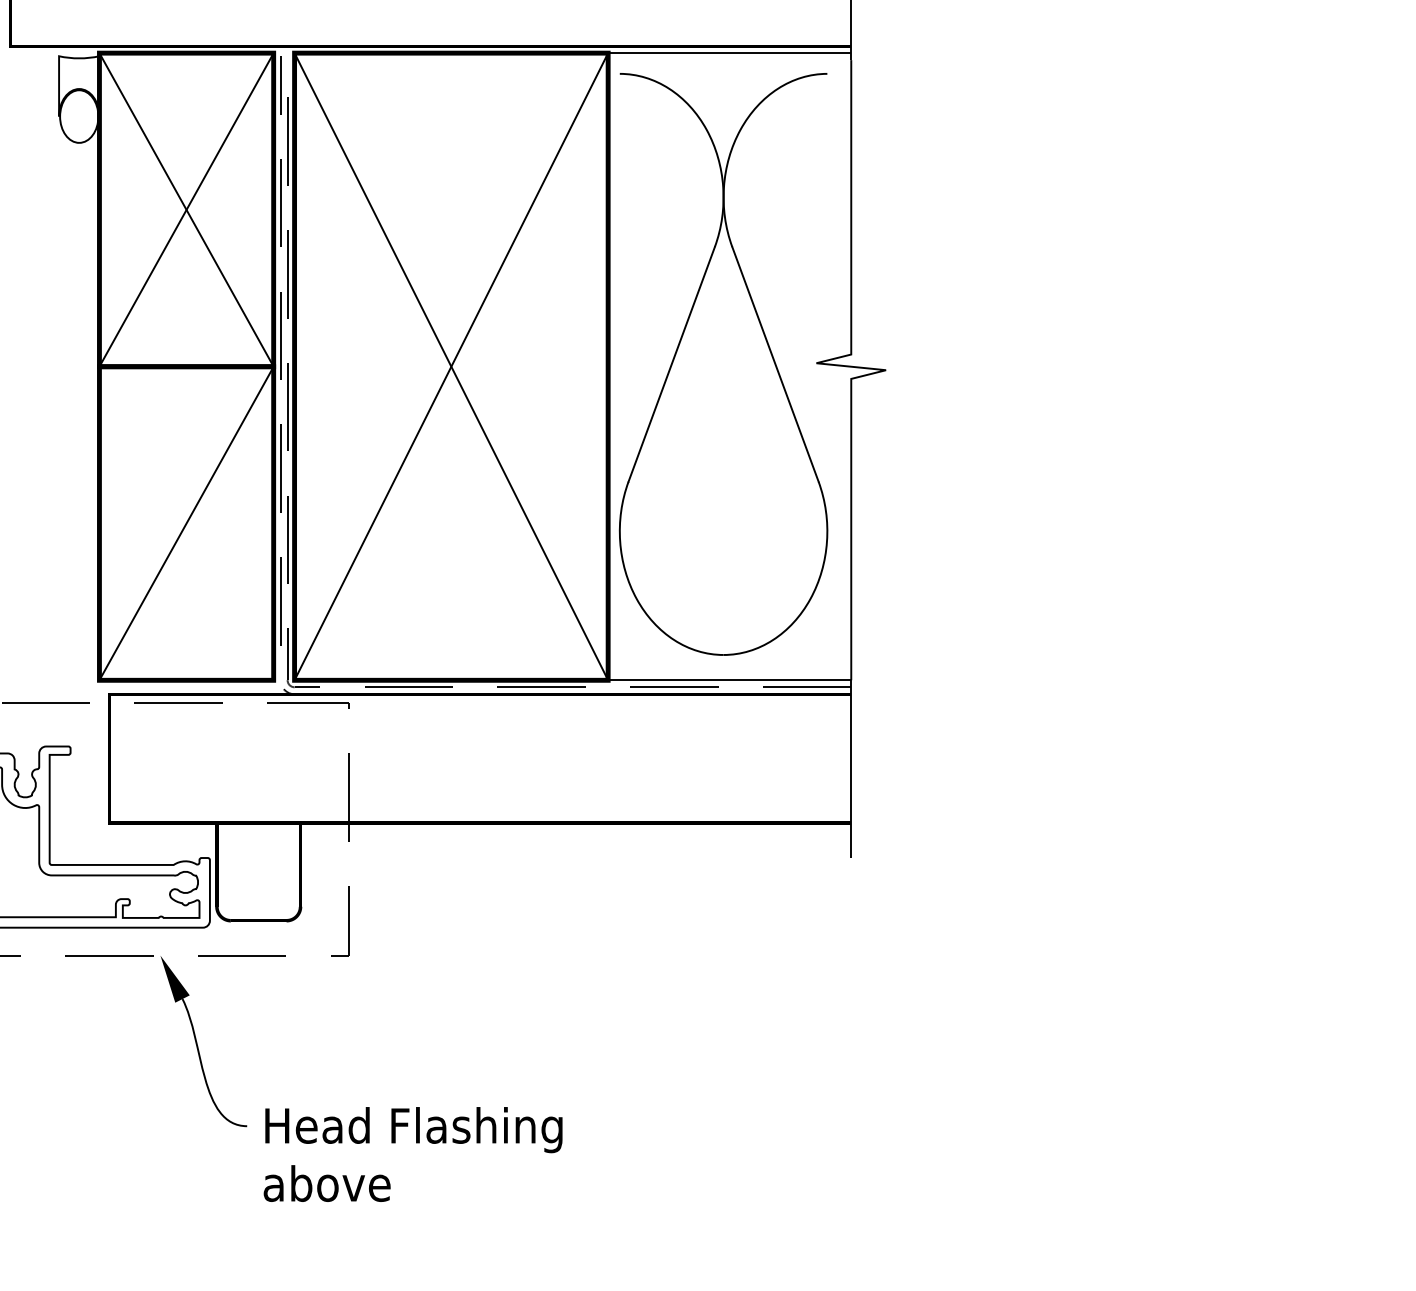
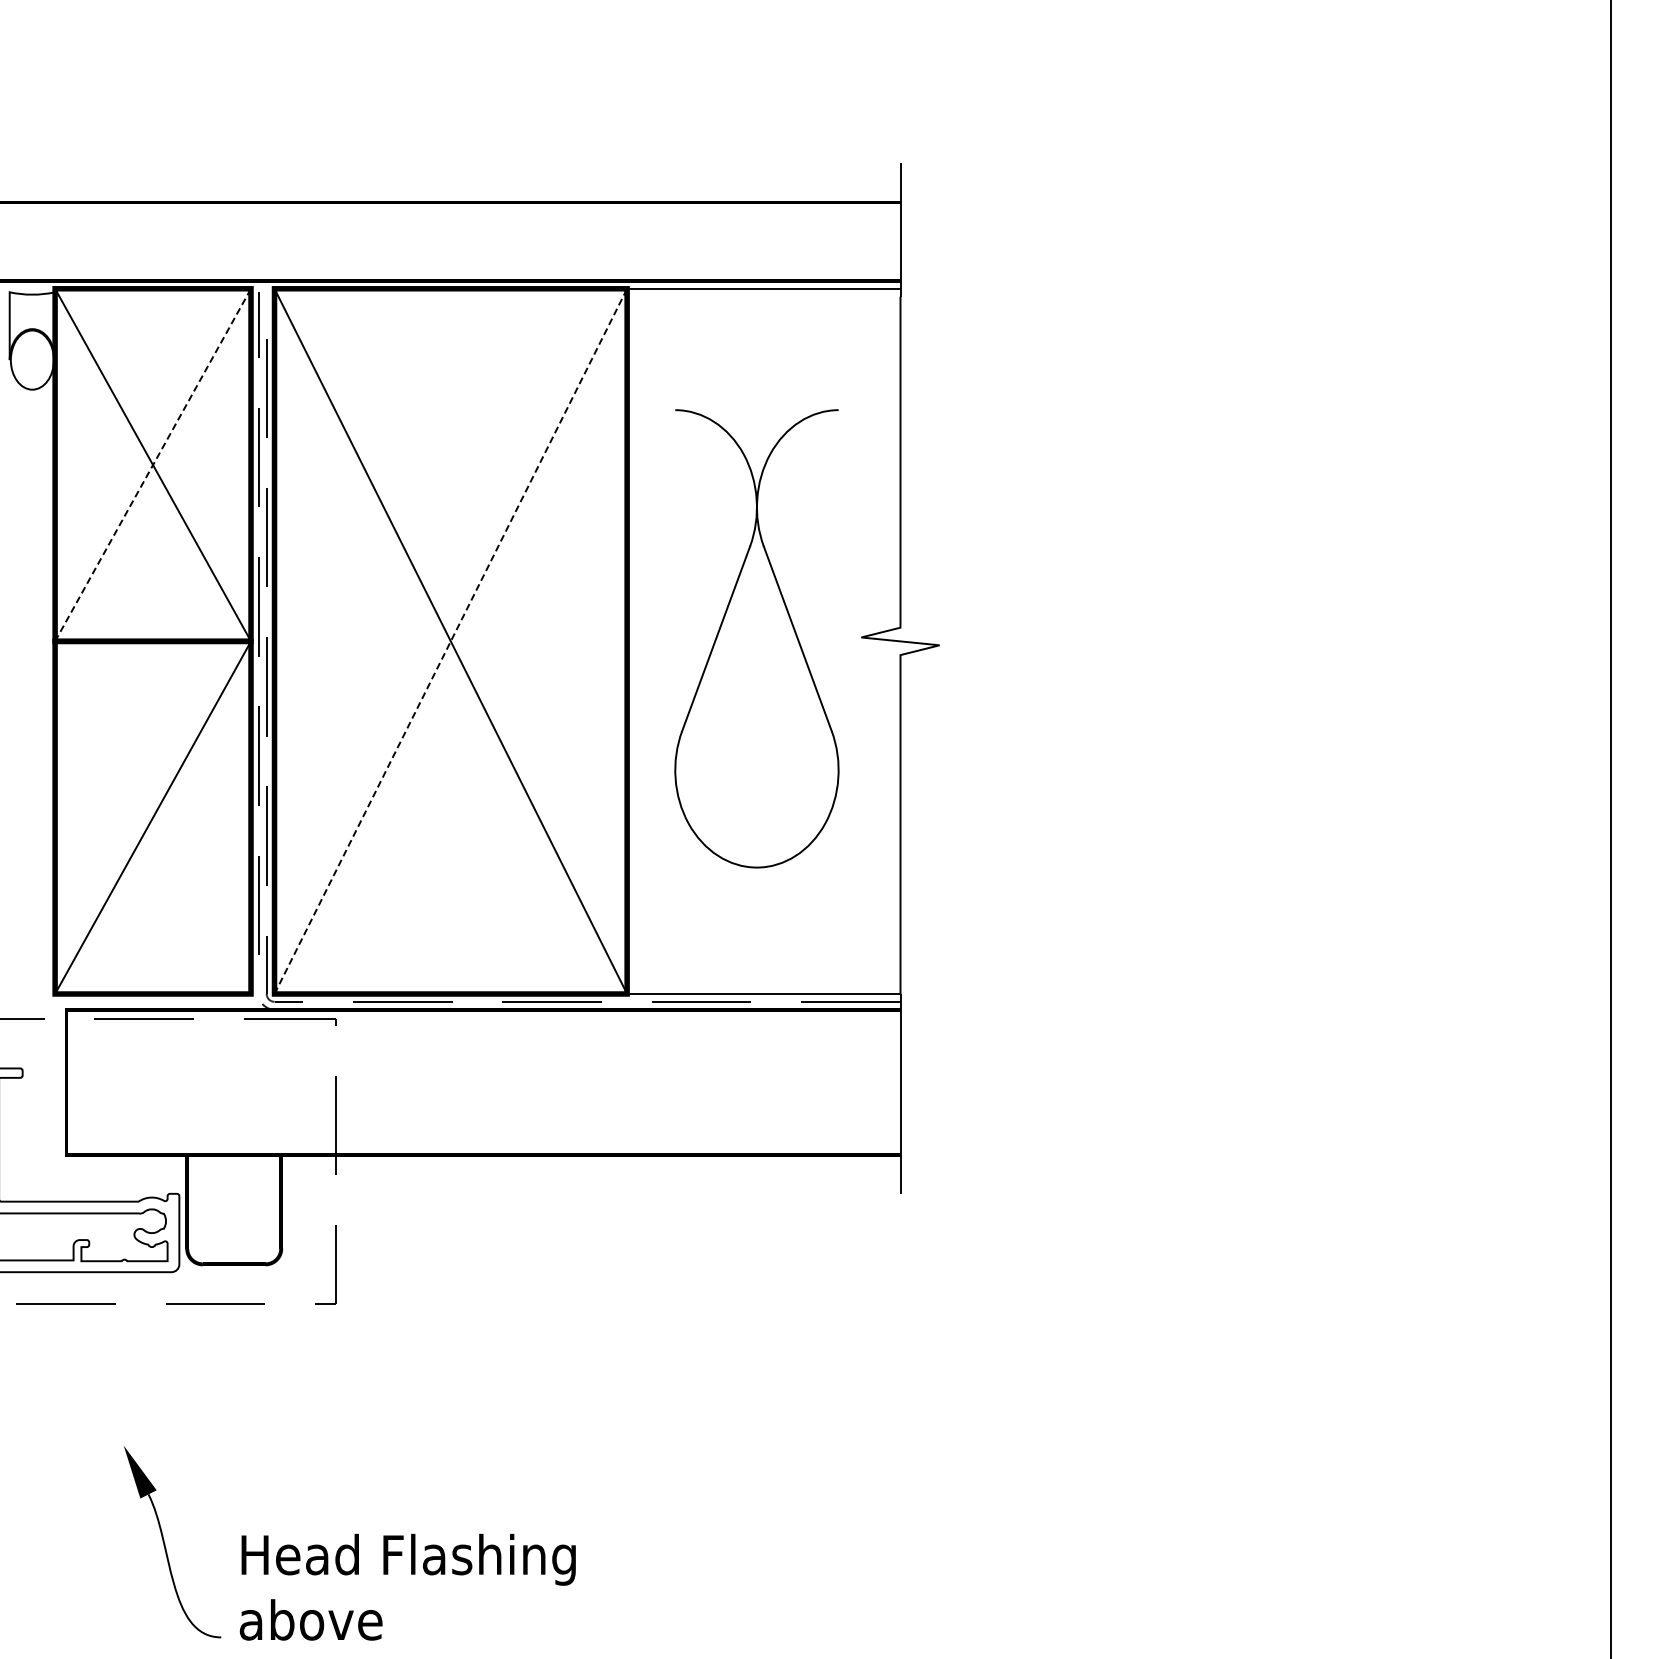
line: (186, 210) -> (153, 465), solid -> dashed
part: (723, 364) -> (756, 638), size x0.7
line: (451, 365) -> (451, 640), solid -> dashed
part: (197, 1042) -> (165, 1543), moved
text: (412, 1153) -> (407, 1586), moved

